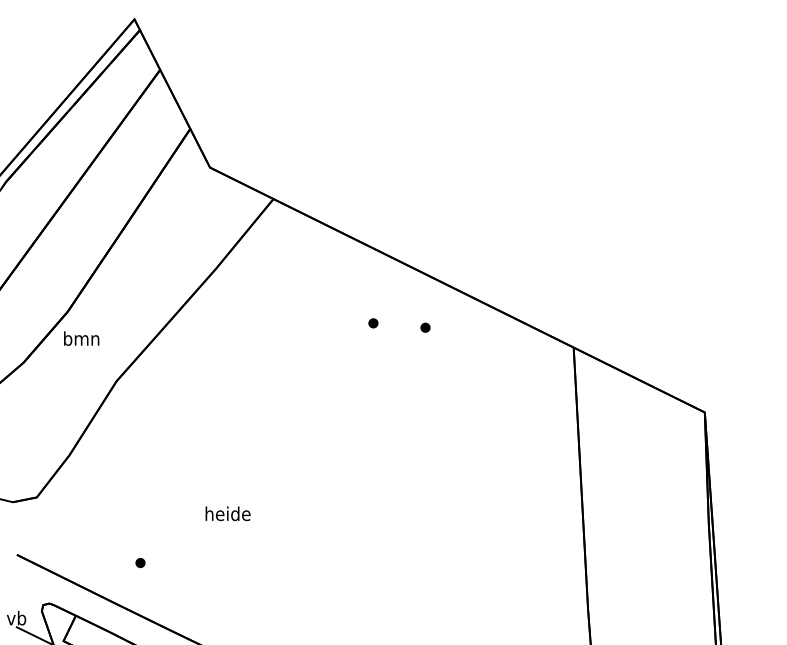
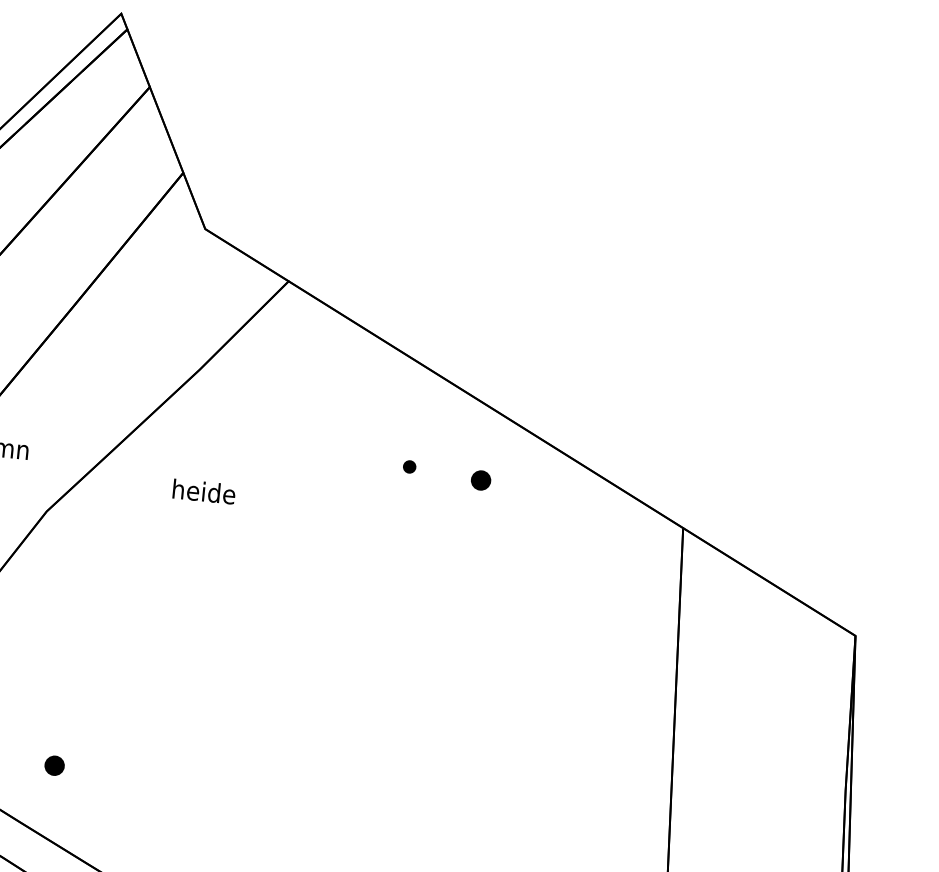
part: (425, 327) -> (481, 479), size x1.6
text: (227, 513) -> (203, 491), moved
part: (140, 563) -> (54, 766), size x1.6

